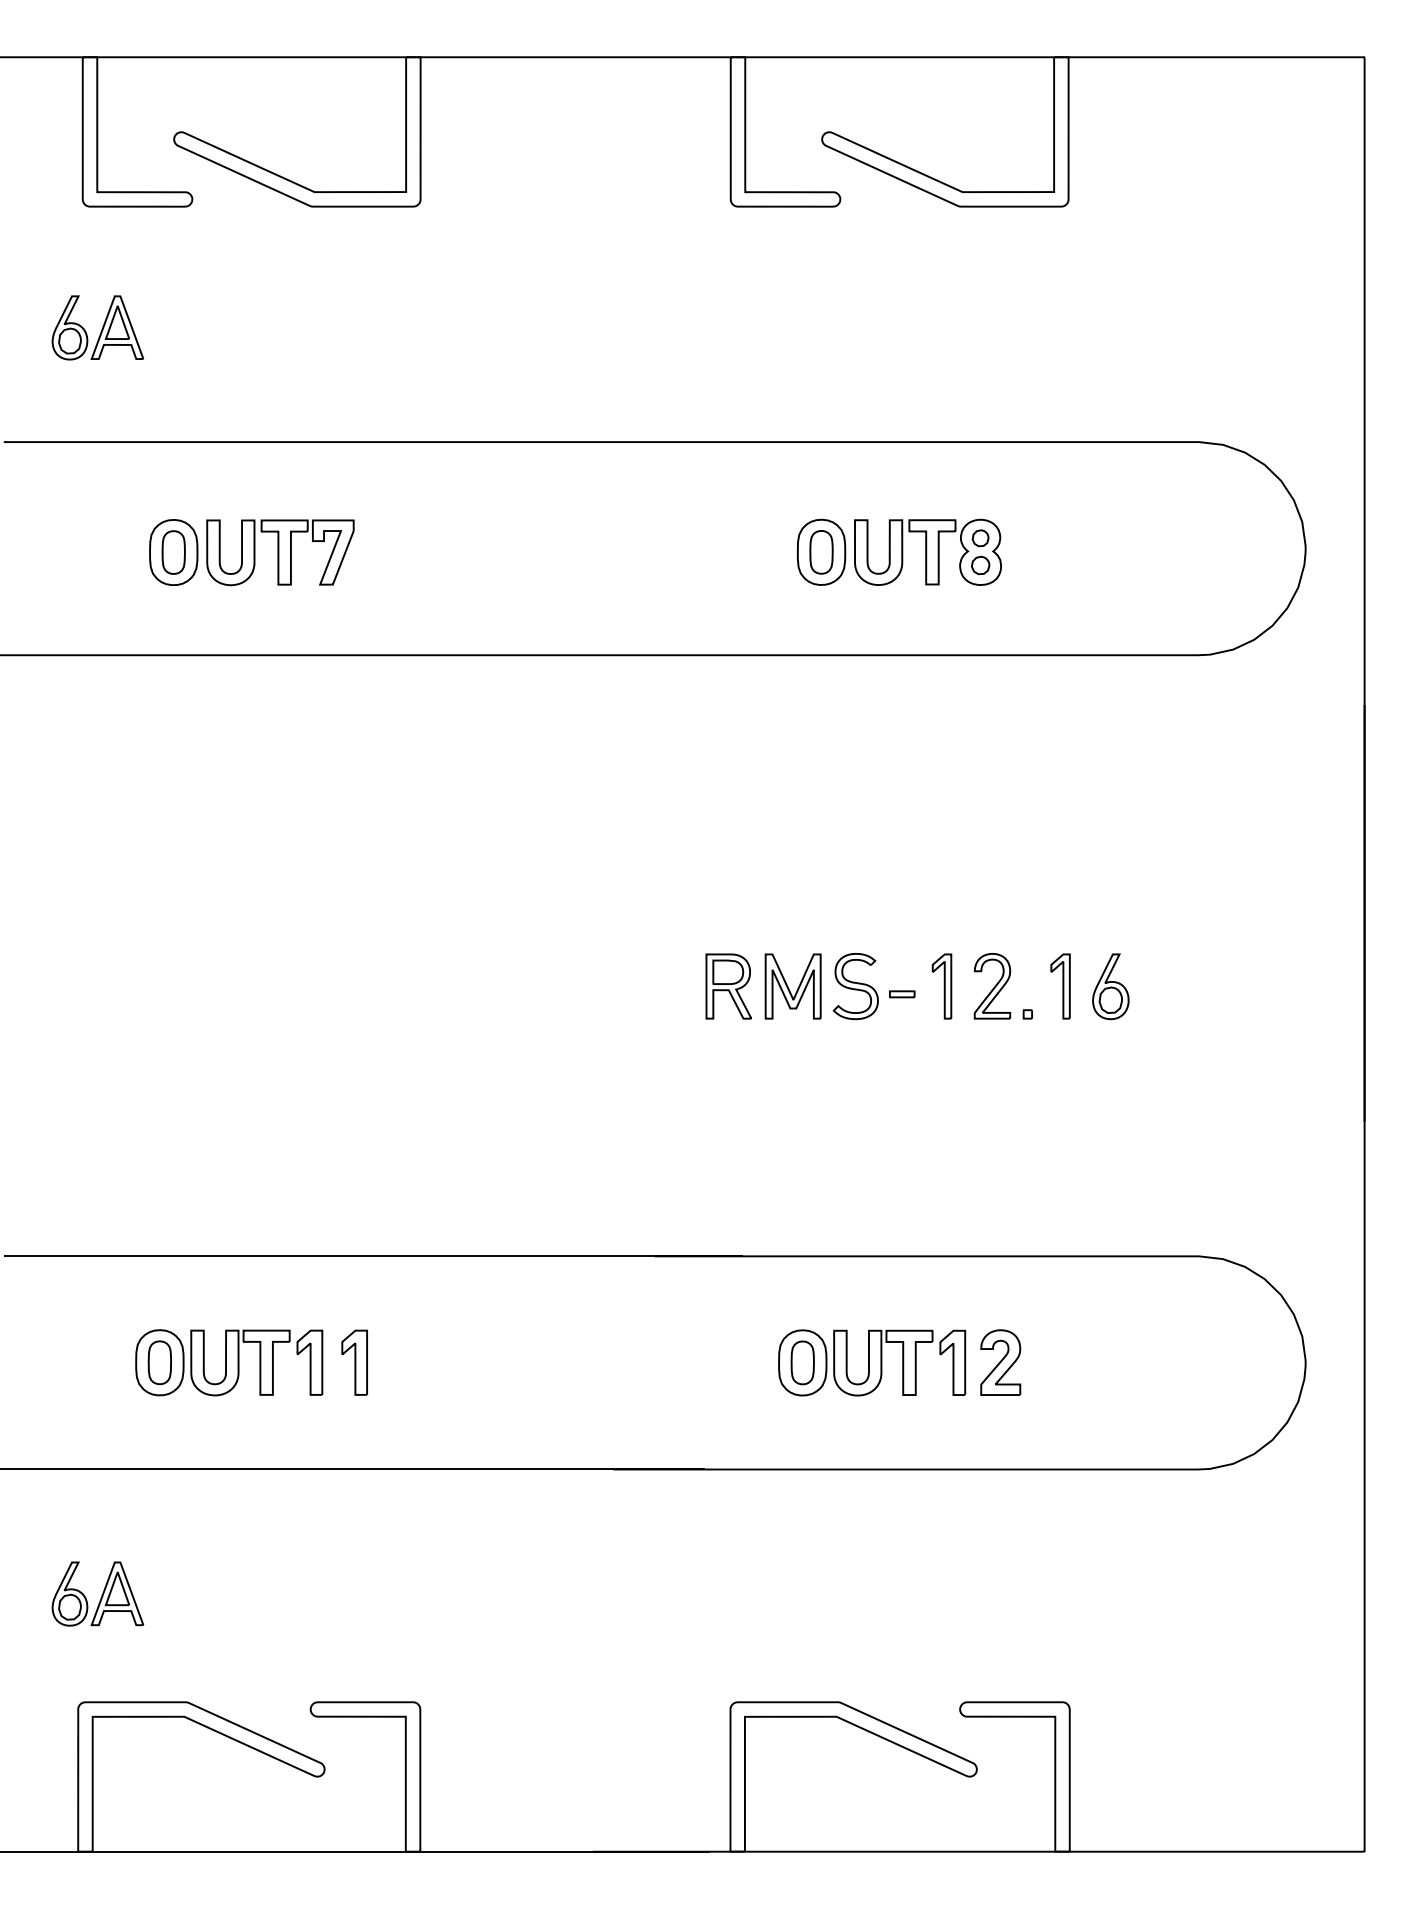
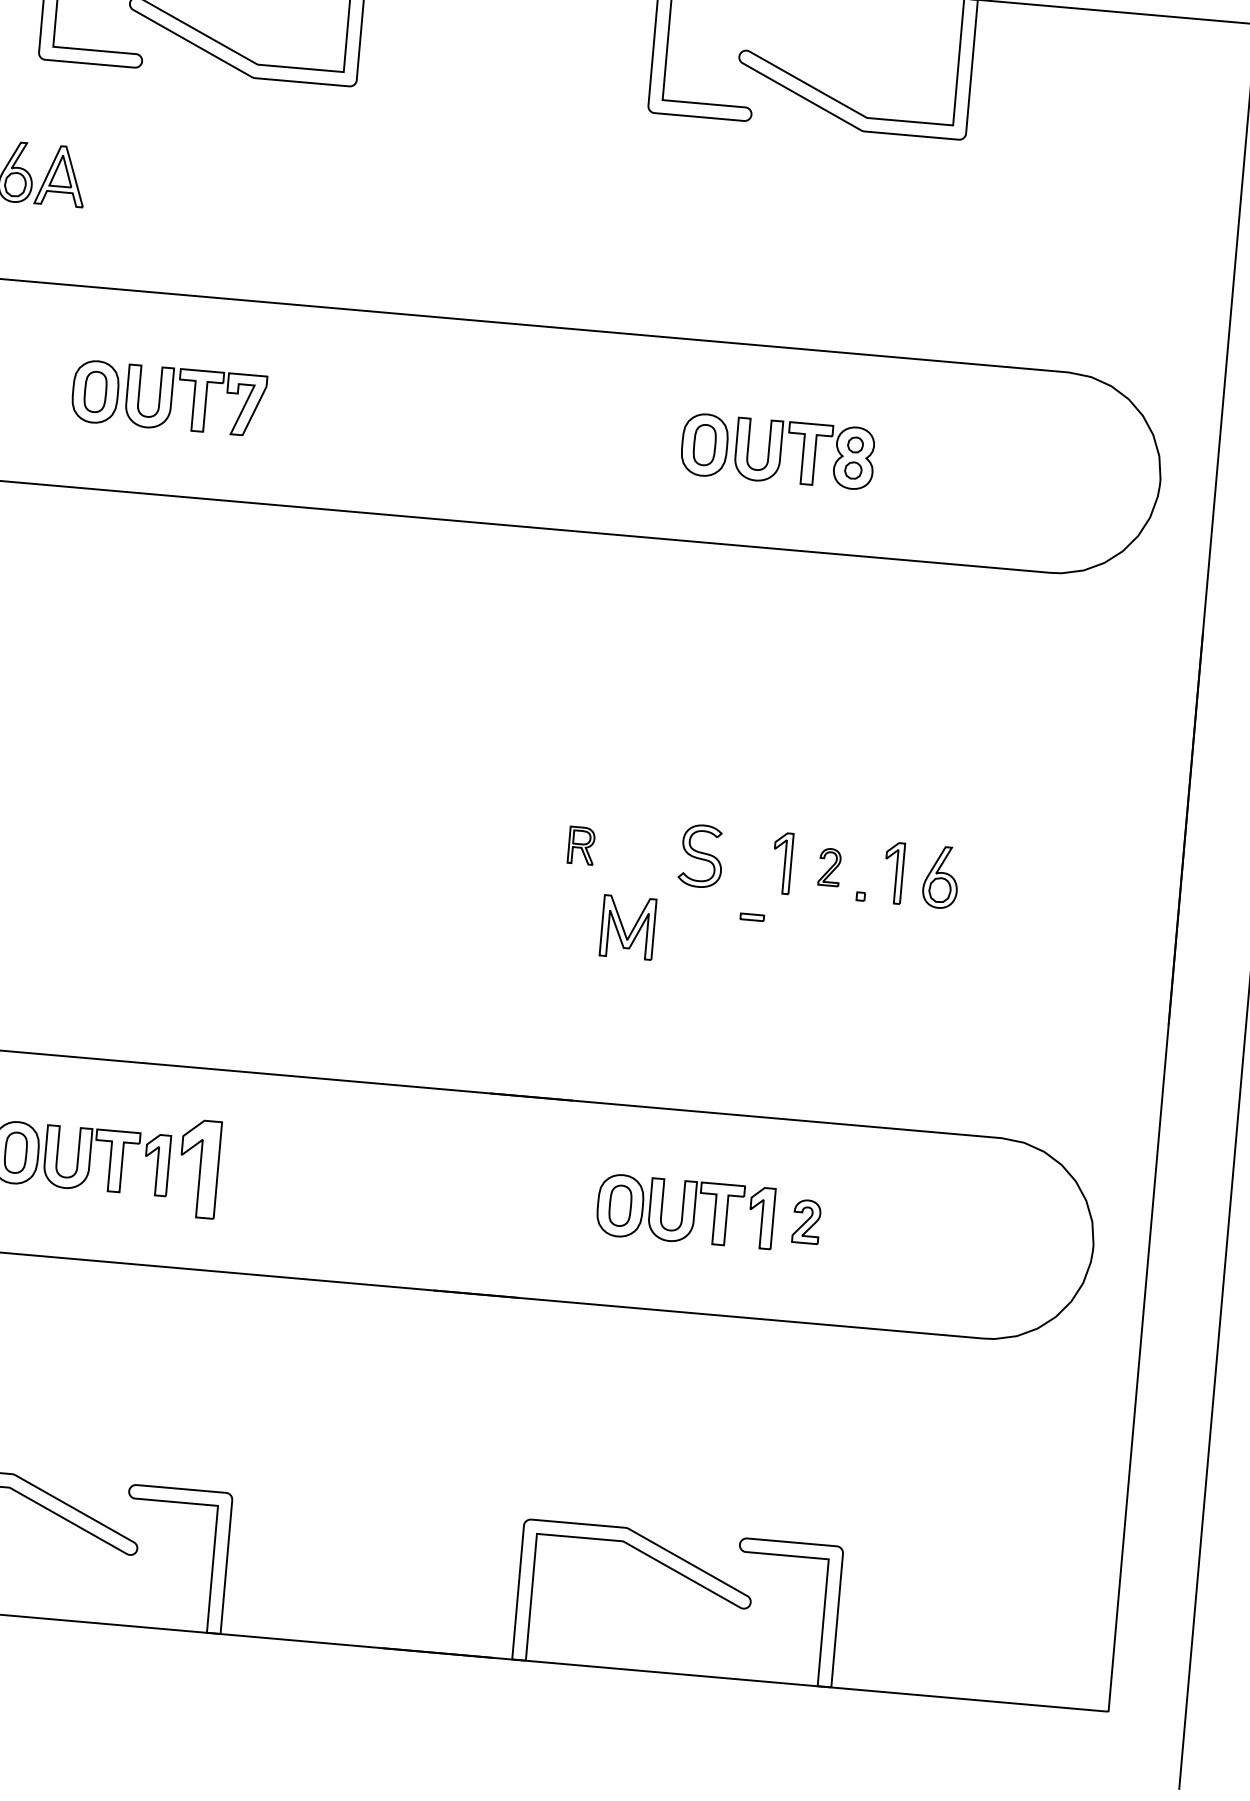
part: (728, 986) -> (581, 845), size x0.6
part: (792, 986) -> (627, 927), moved
part: (992, 986) -> (829, 867), size x0.6
part: (902, 994) -> (752, 917), moved
part: (354, 1362) -> (198, 1168), size x1.6
part: (1000, 1362) -> (806, 1221), size x0.7

